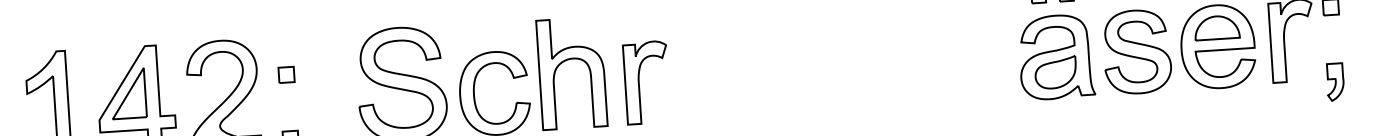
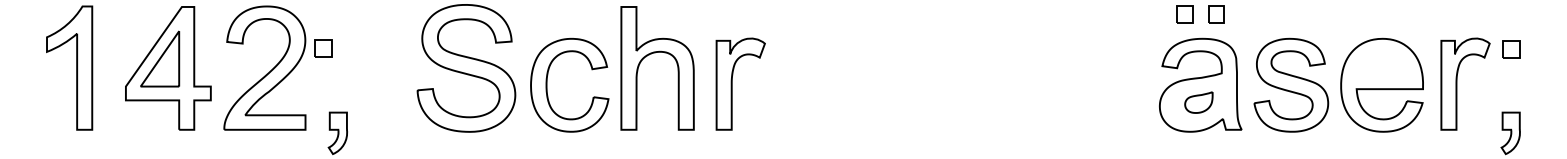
part: (1217, 27) -> (1382, 63), removed
part: (1055, 72) -> (1198, 102), size x0.6
part: (286, 74) -> (323, 48), moved

